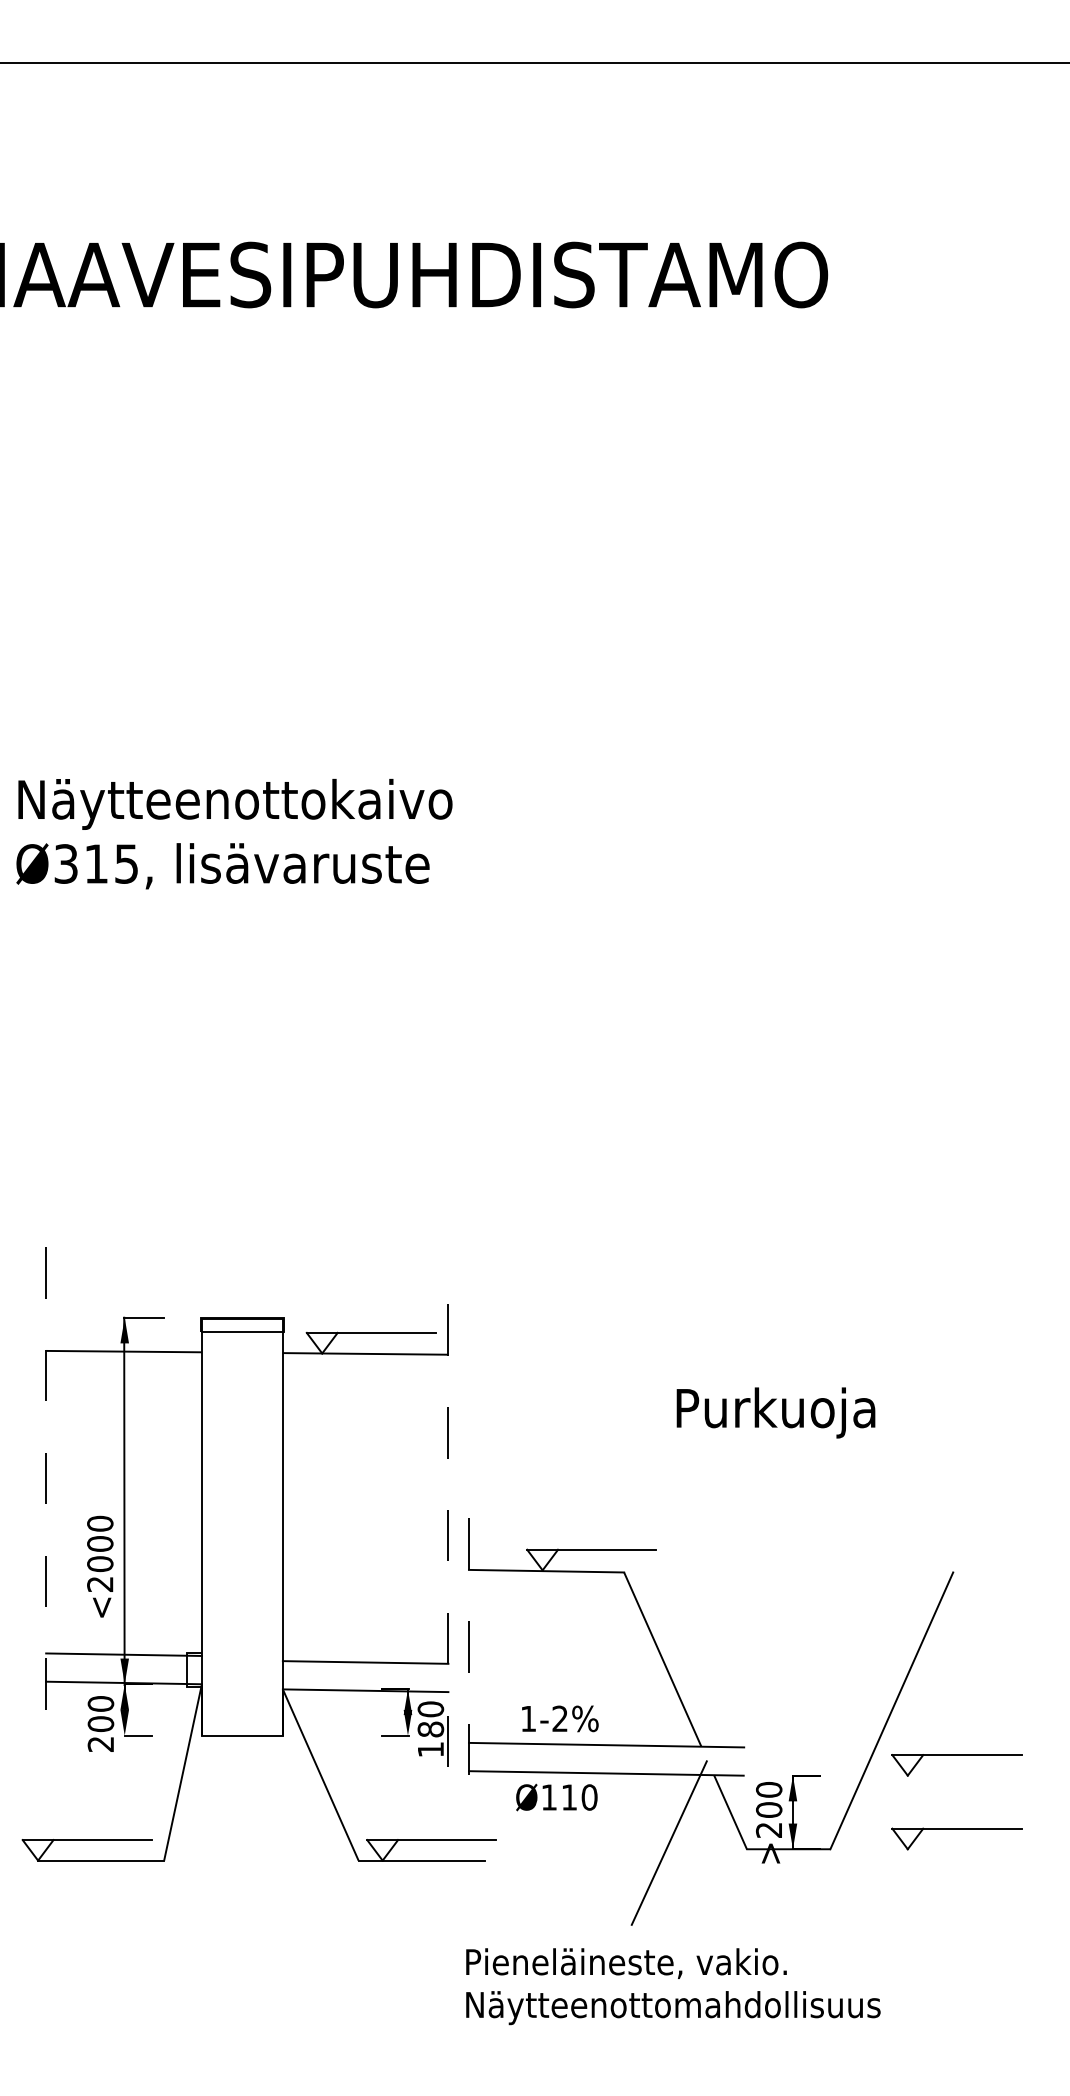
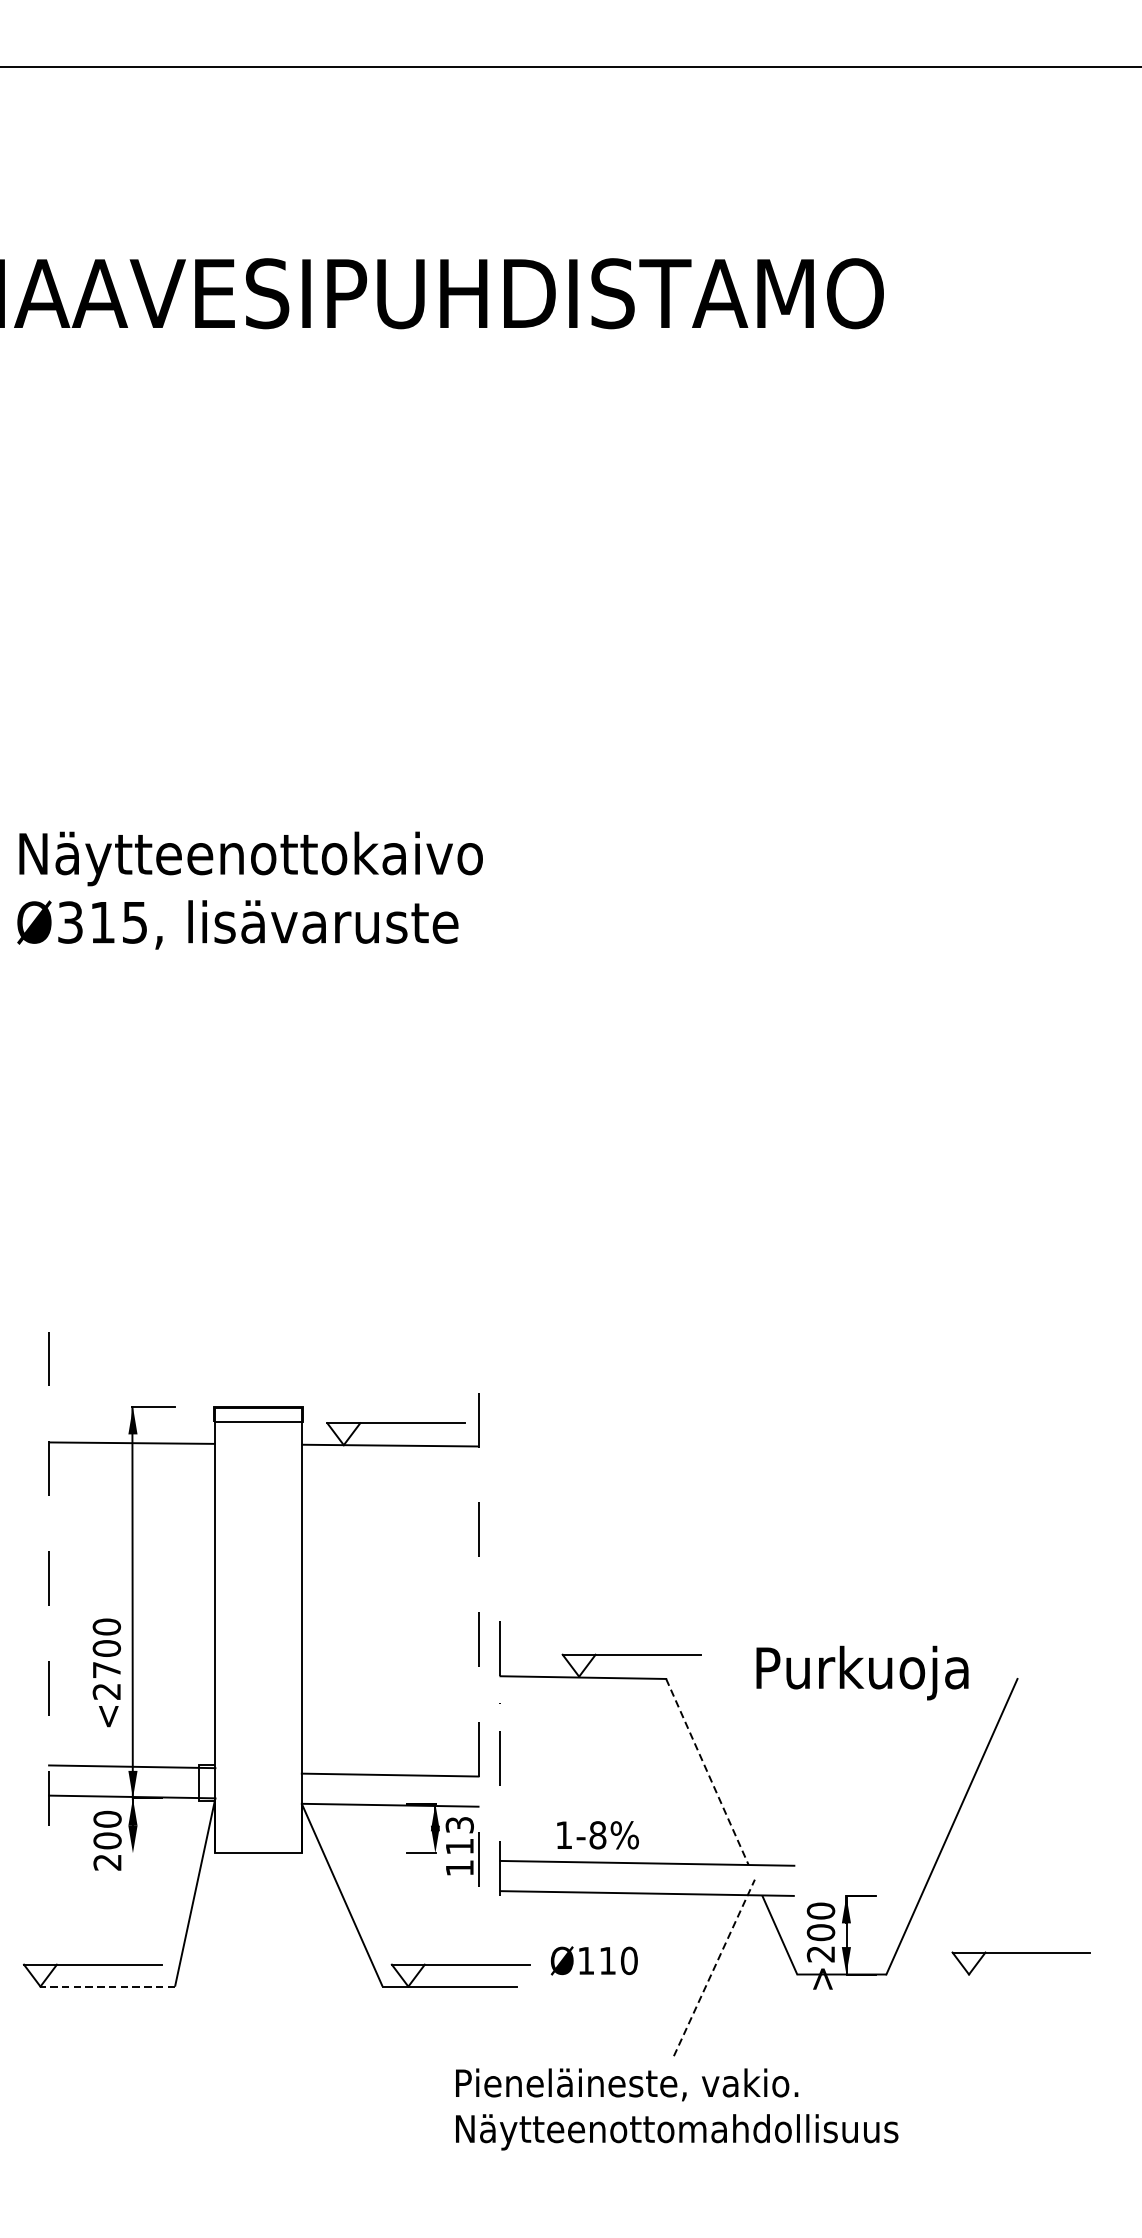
text: (775, 1412) -> (861, 1672), moved
text: (100, 1564) -> (107, 1670), <2000 -> <2700
line: (662, 1660) -> (707, 1772), solid -> dashed
text: (560, 1718) -> (598, 1834), 1-2% -> 1-8%
text: (430, 1719) -> (459, 1835), 180 -> 113
line: (138, 1735) -> (147, 1853), removed
part: (956, 1755) -> (1021, 1874), removed
text: (556, 1797) -> (593, 1960), moved
line: (669, 1843) -> (714, 1968), solid -> dashed
line: (100, 1860) -> (107, 1986), solid -> dashed
text: (673, 1986) -> (677, 2109), moved

